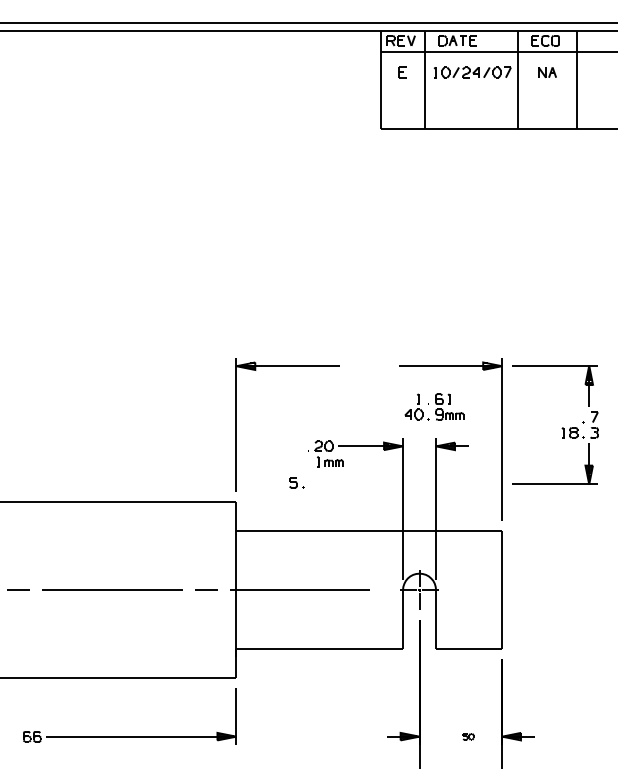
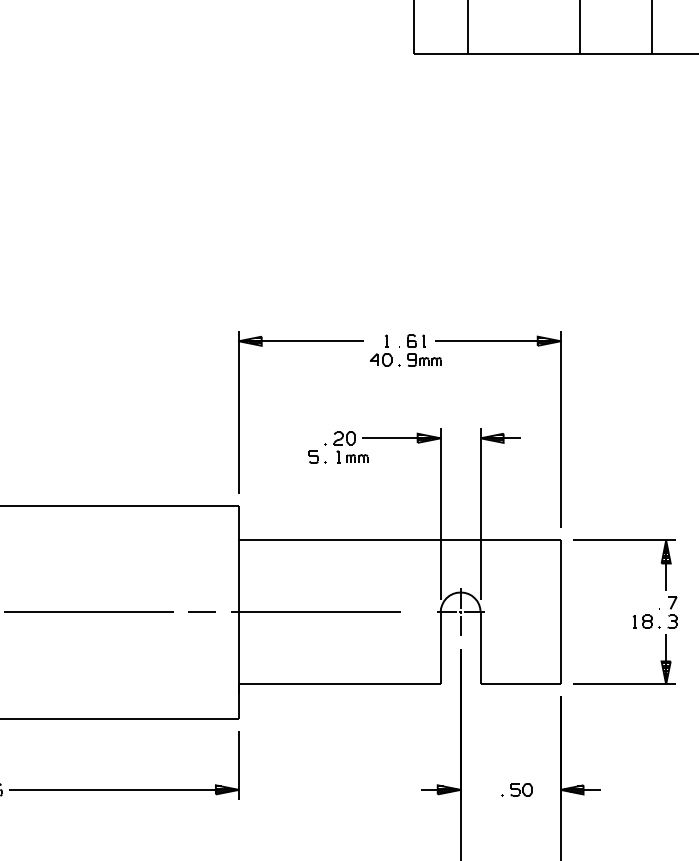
part: (434, 406) -> (406, 350), moved
part: (561, 428) -> (632, 616), moved
part: (296, 482) -> (317, 456), moved
part: (466, 736) -> (517, 789), size x1.67

